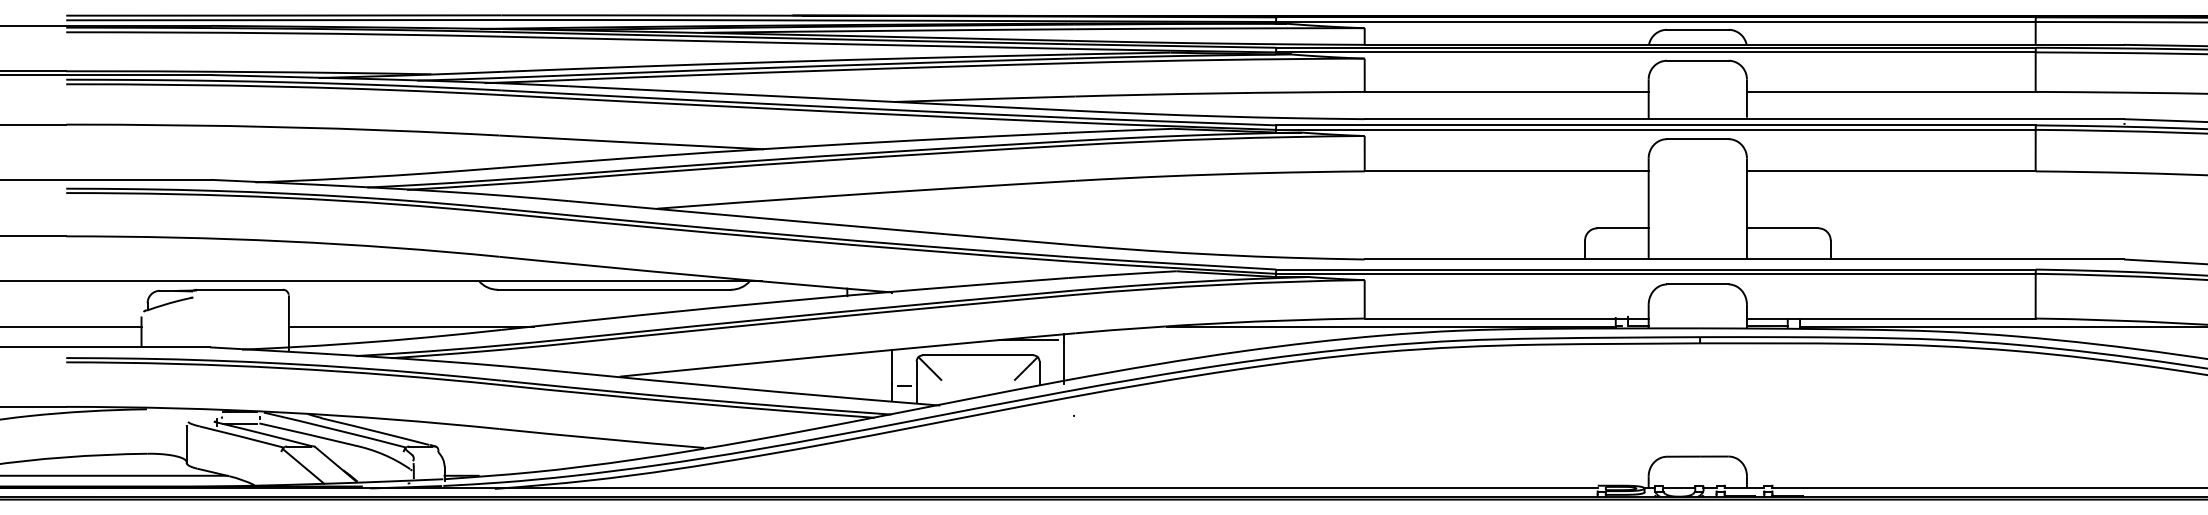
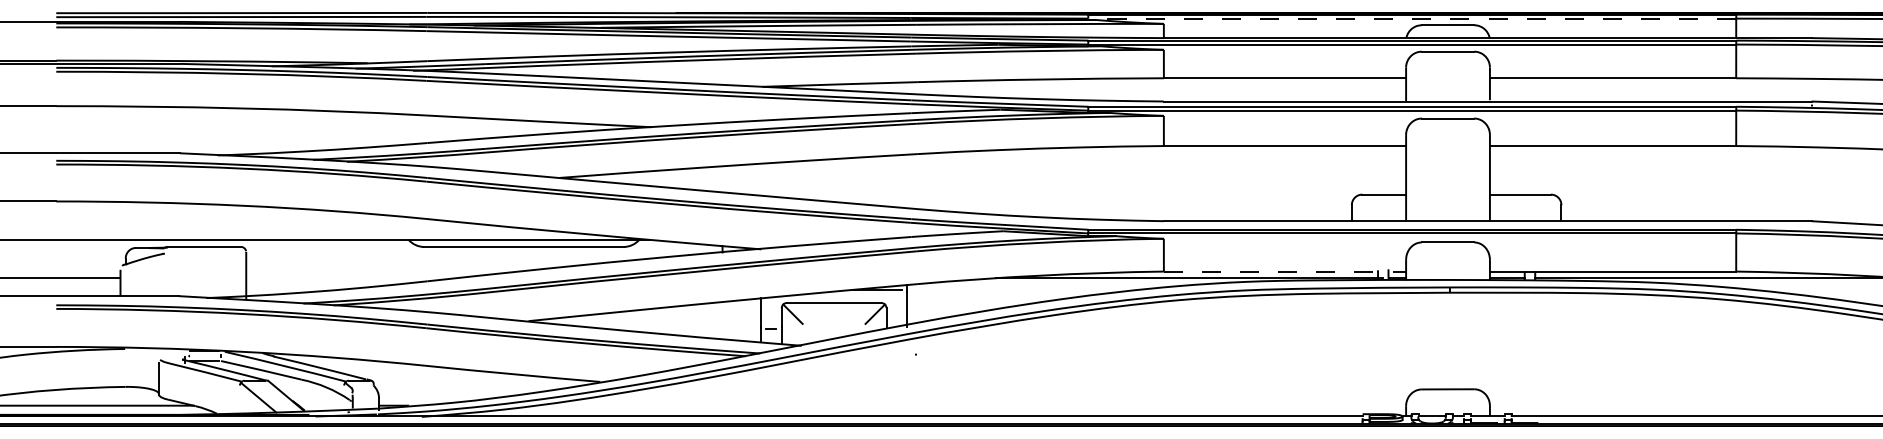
line: (1655, 22) -> (1411, 19), solid -> dashed
line: (1506, 318) -> (1284, 271), solid -> dashed
line: (411, 326) -> (350, 278), removed

